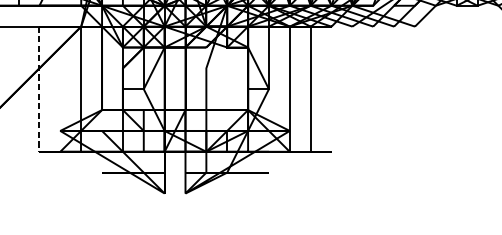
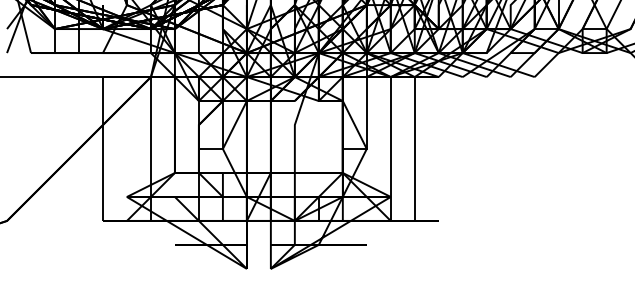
line: (39, 88) -> (102, 148), dashed -> solid

